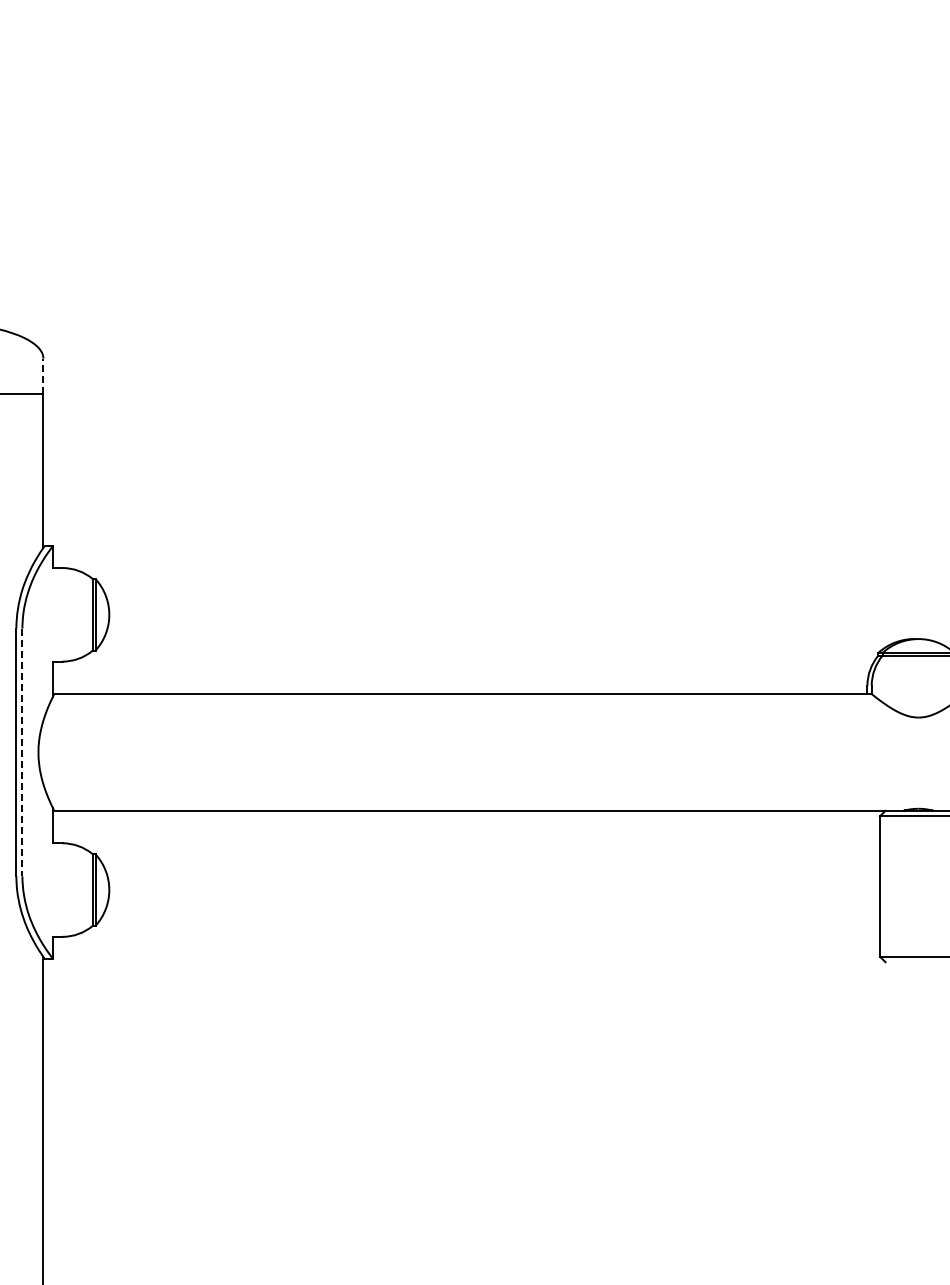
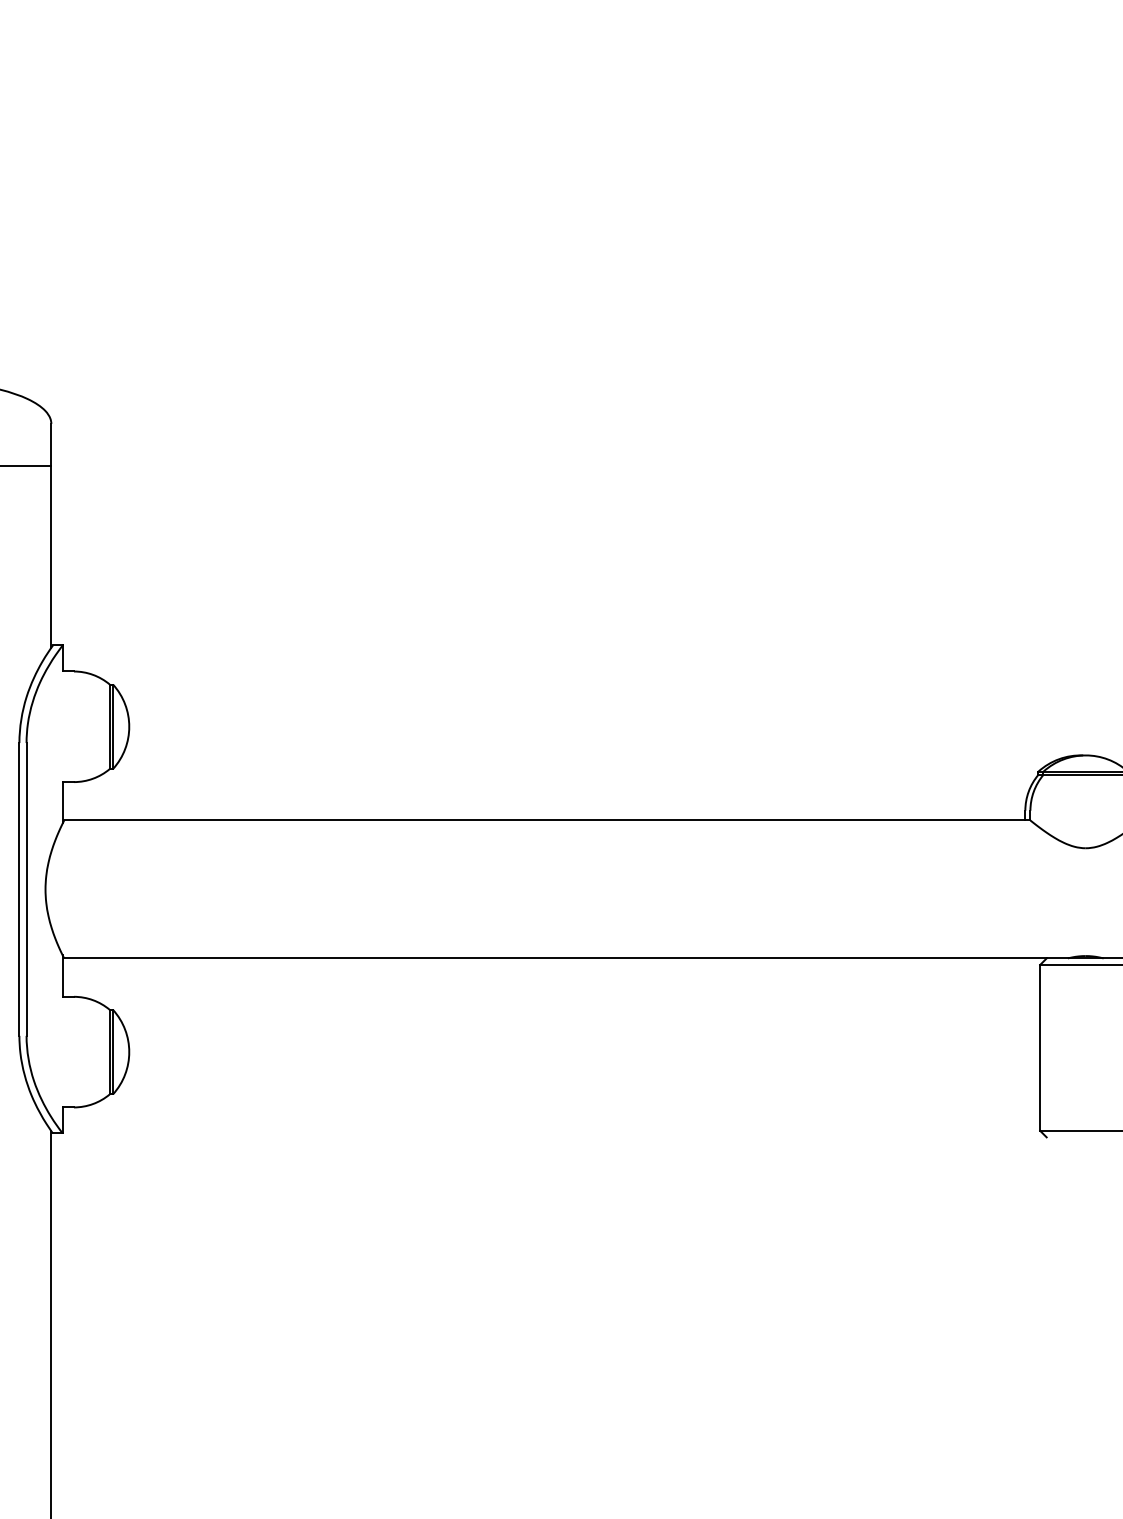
line: (43, 376) -> (51, 445), dashed -> solid
line: (22, 752) -> (26, 889), dashed -> solid

